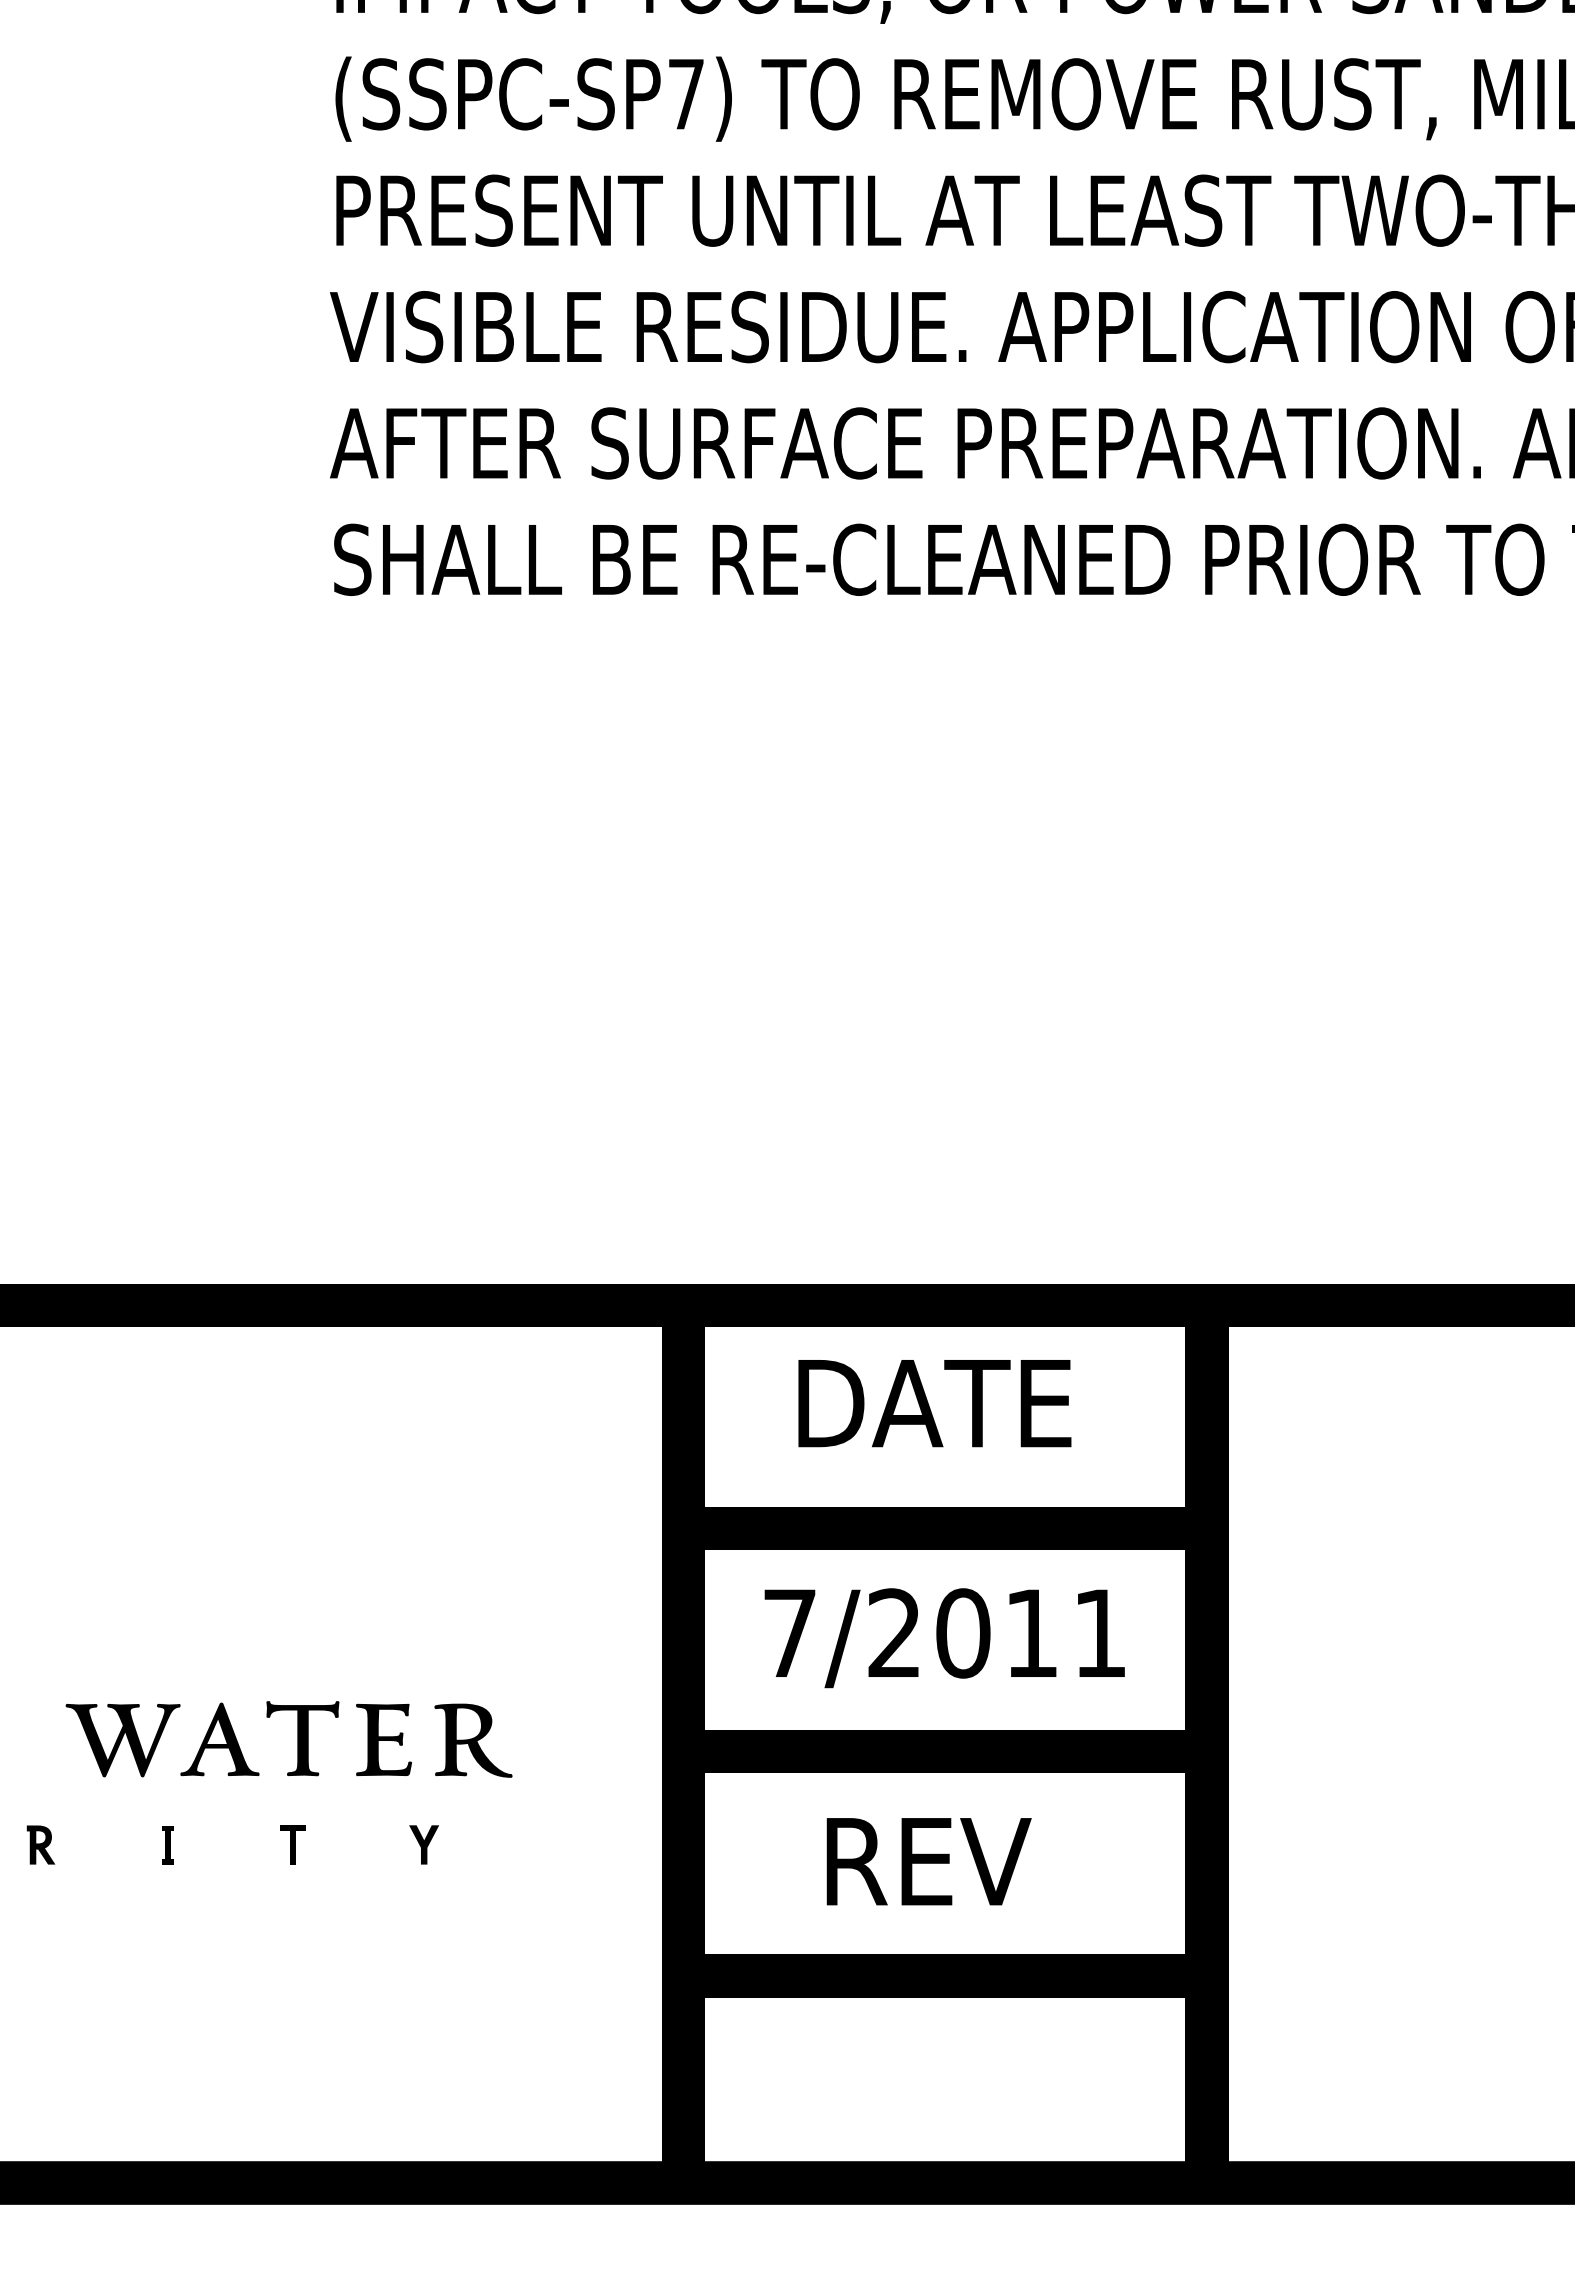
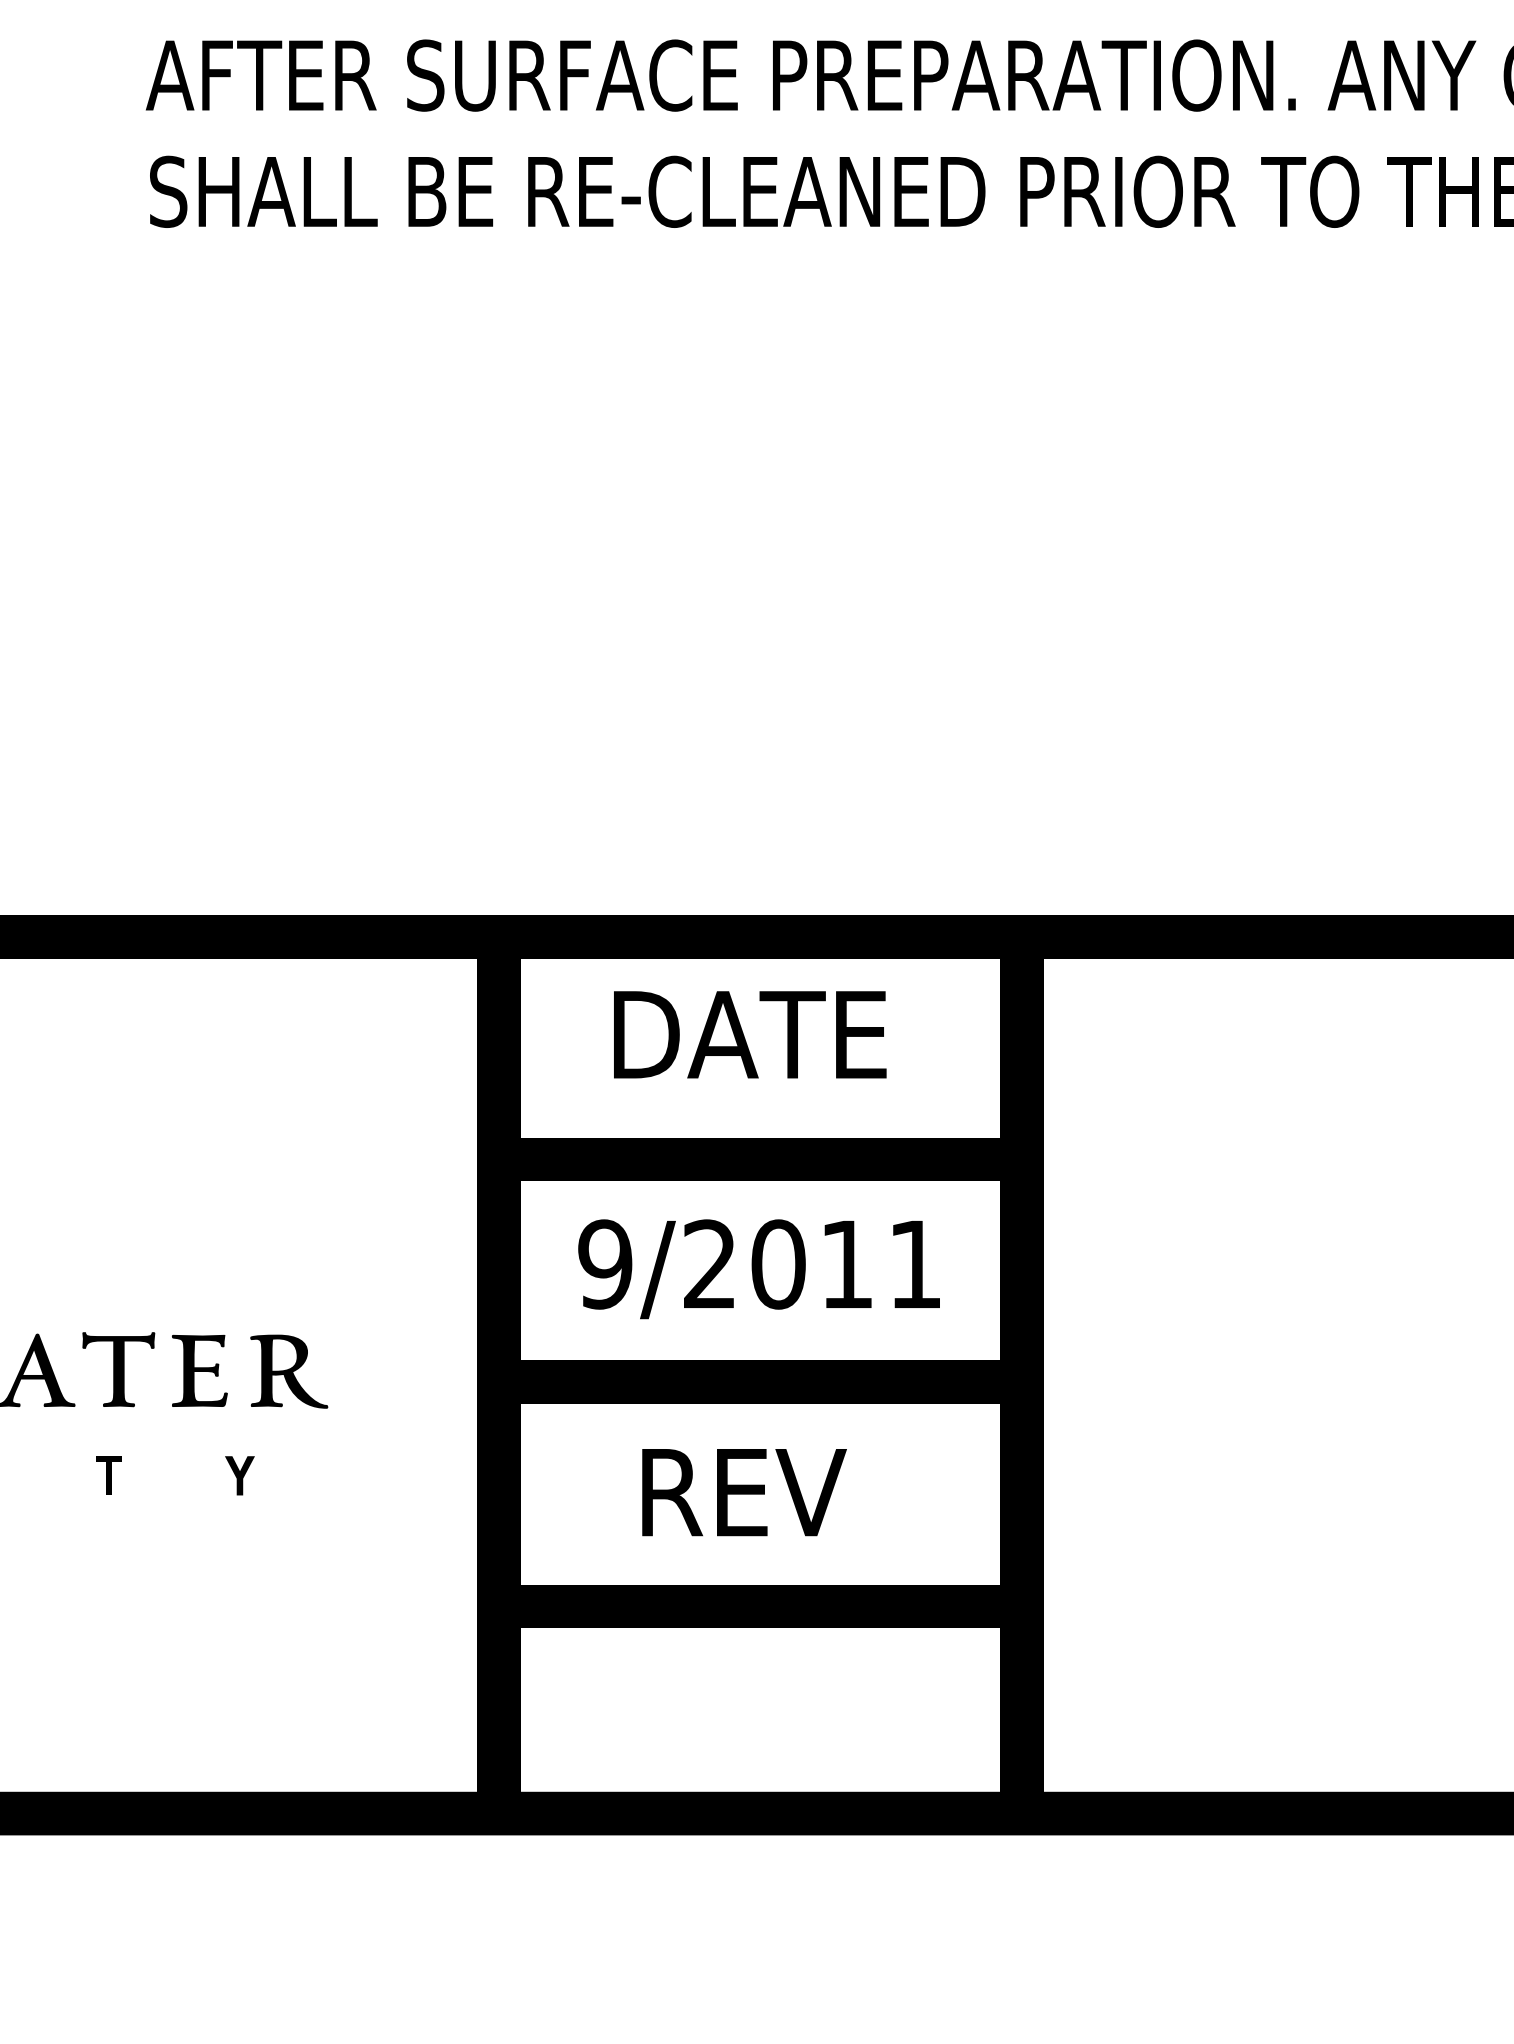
text: (789, 1633) -> (604, 1264), 7/2011 -> 9/2011

